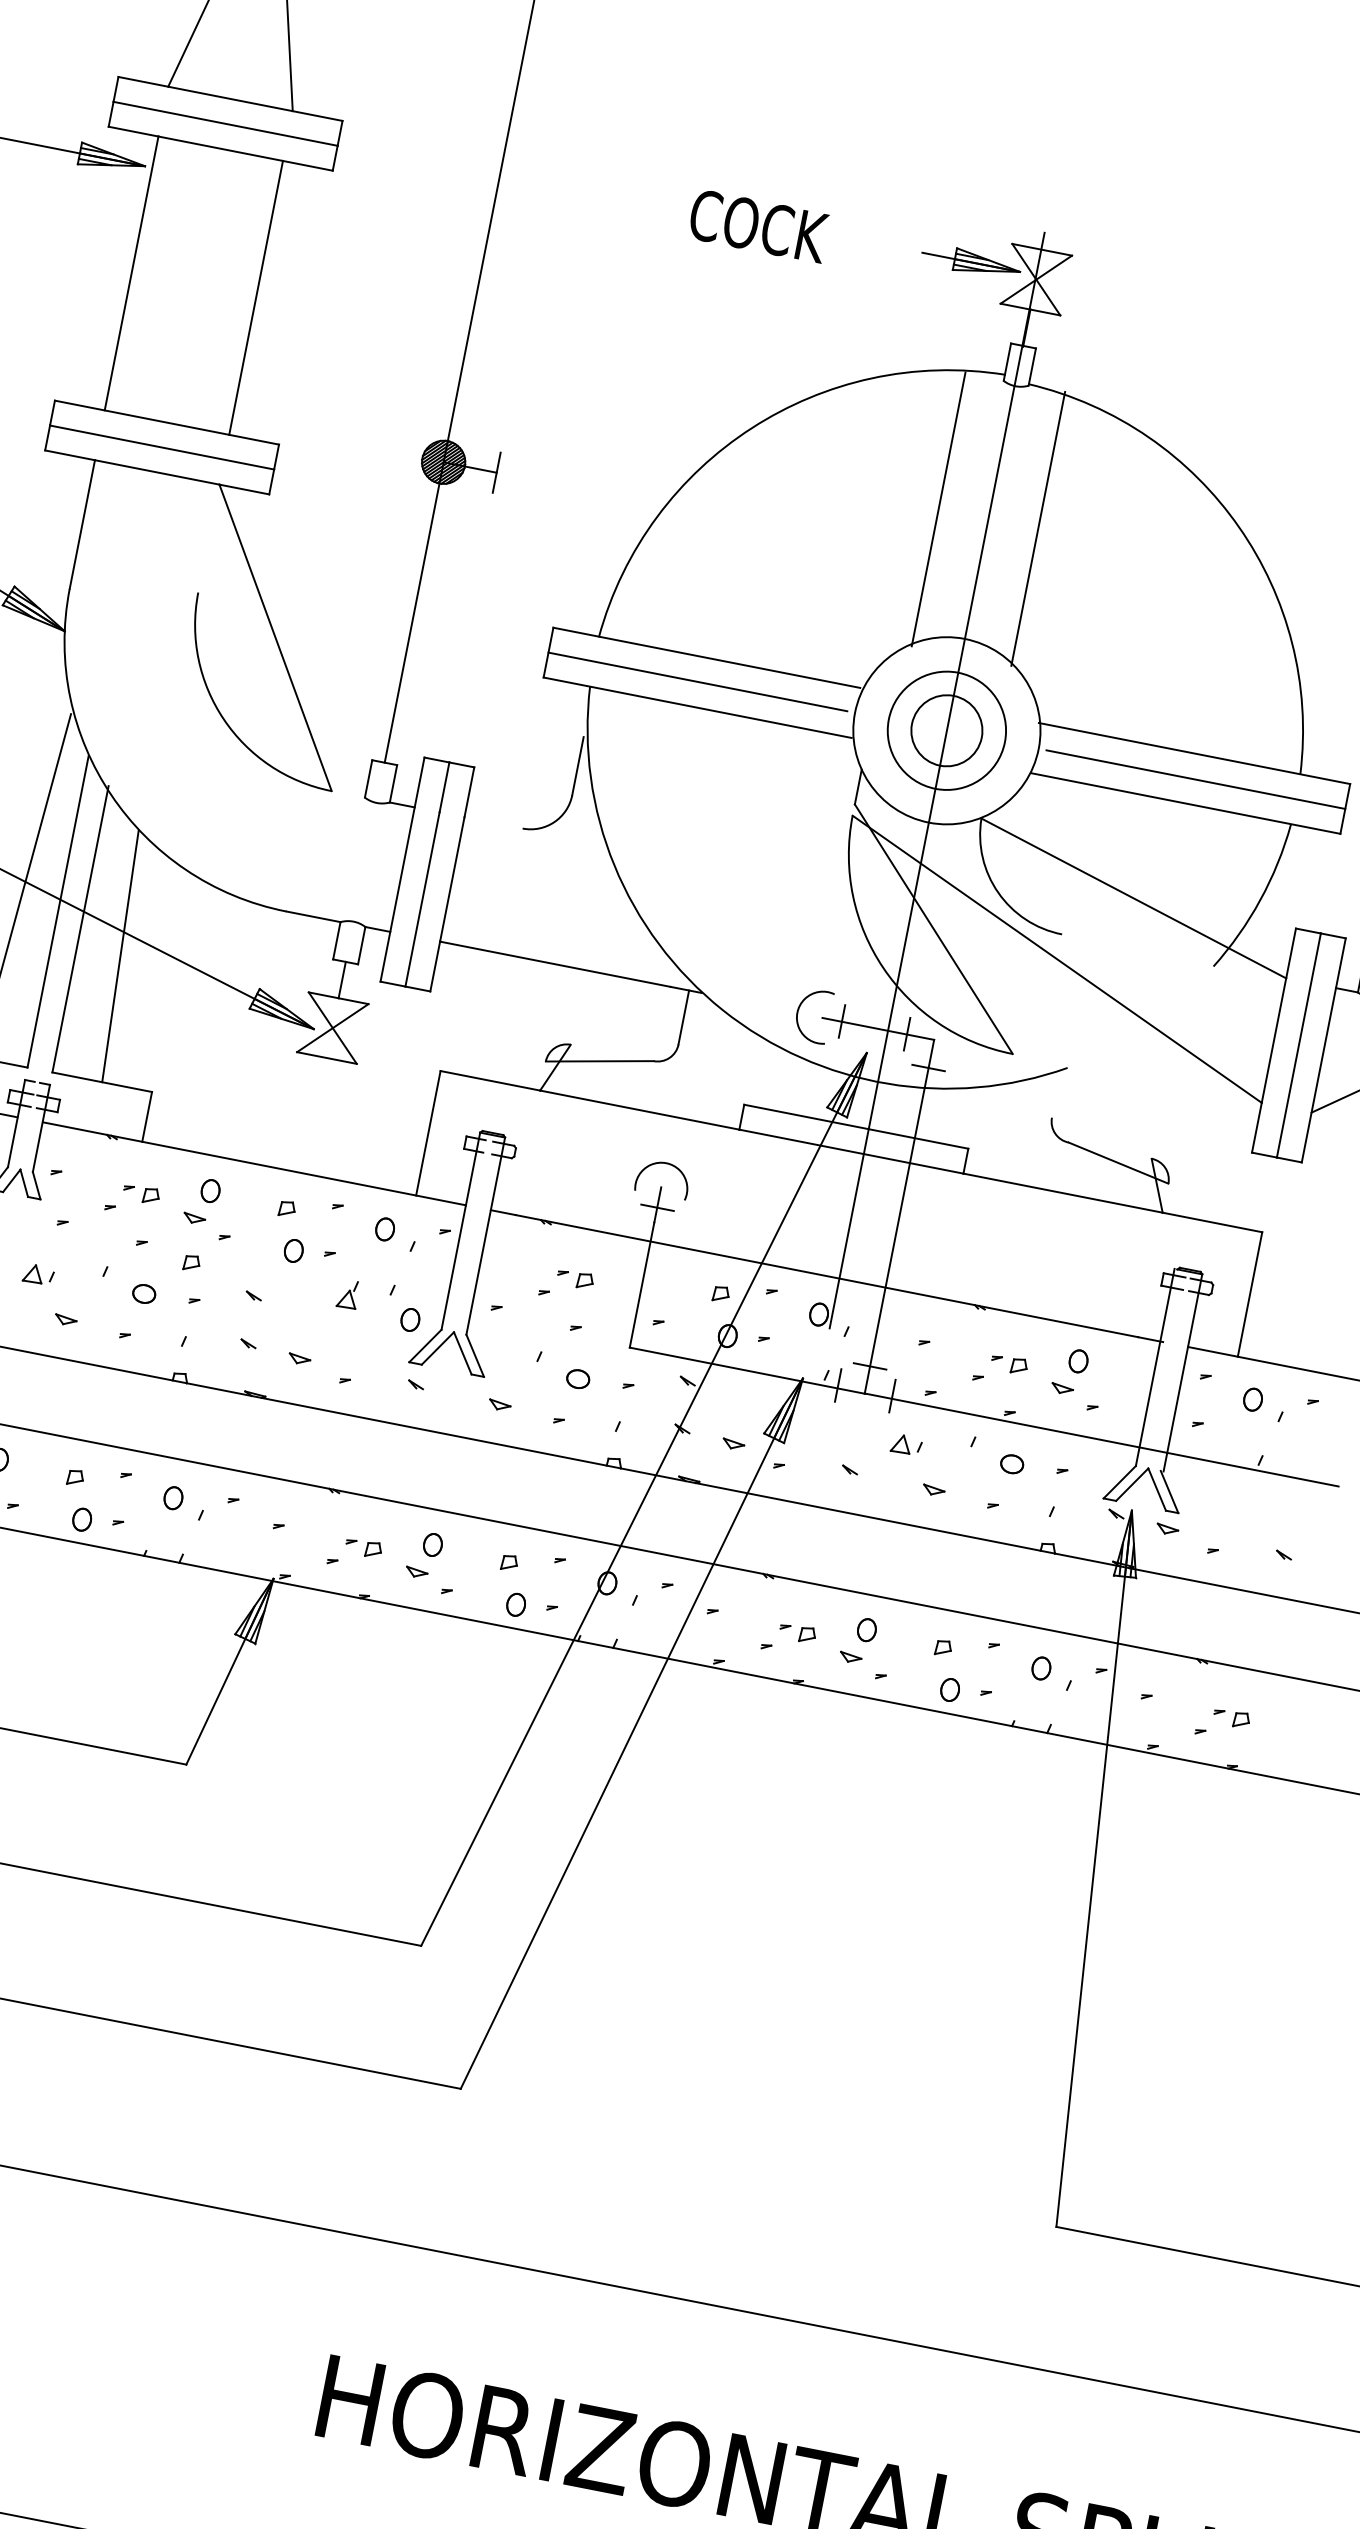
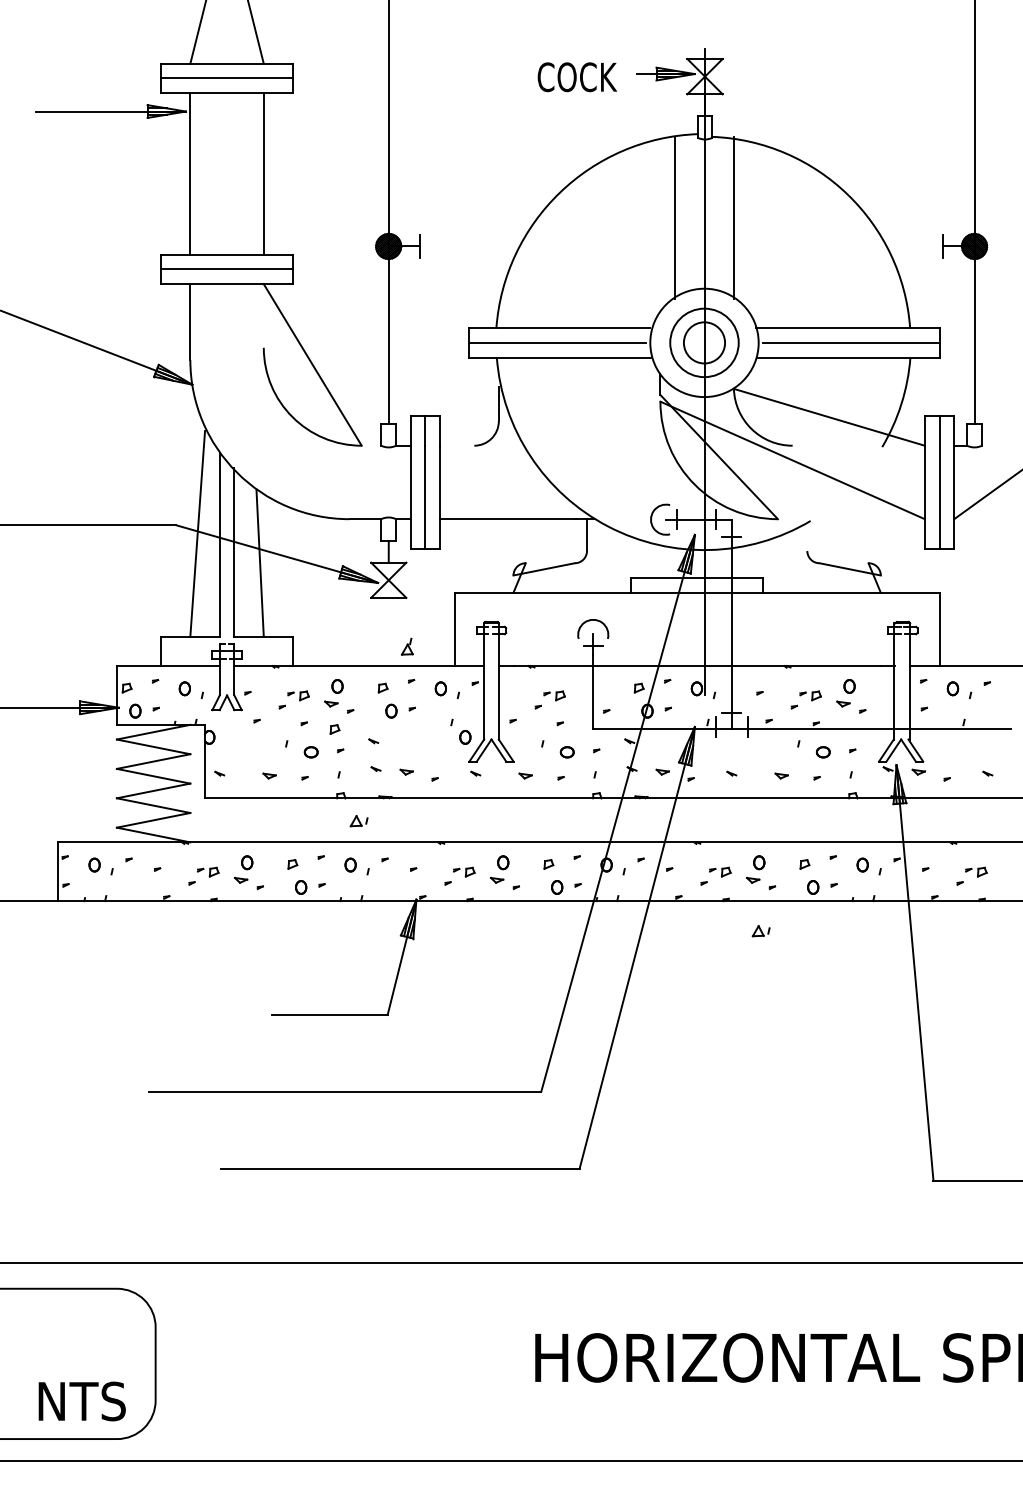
text: (758, 226) -> (577, 77), moved
part: (37, 1275) -> (358, 821), moved
part: (348, 1293) -> (407, 646), moved
part: (905, 1445) -> (760, 931), moved

